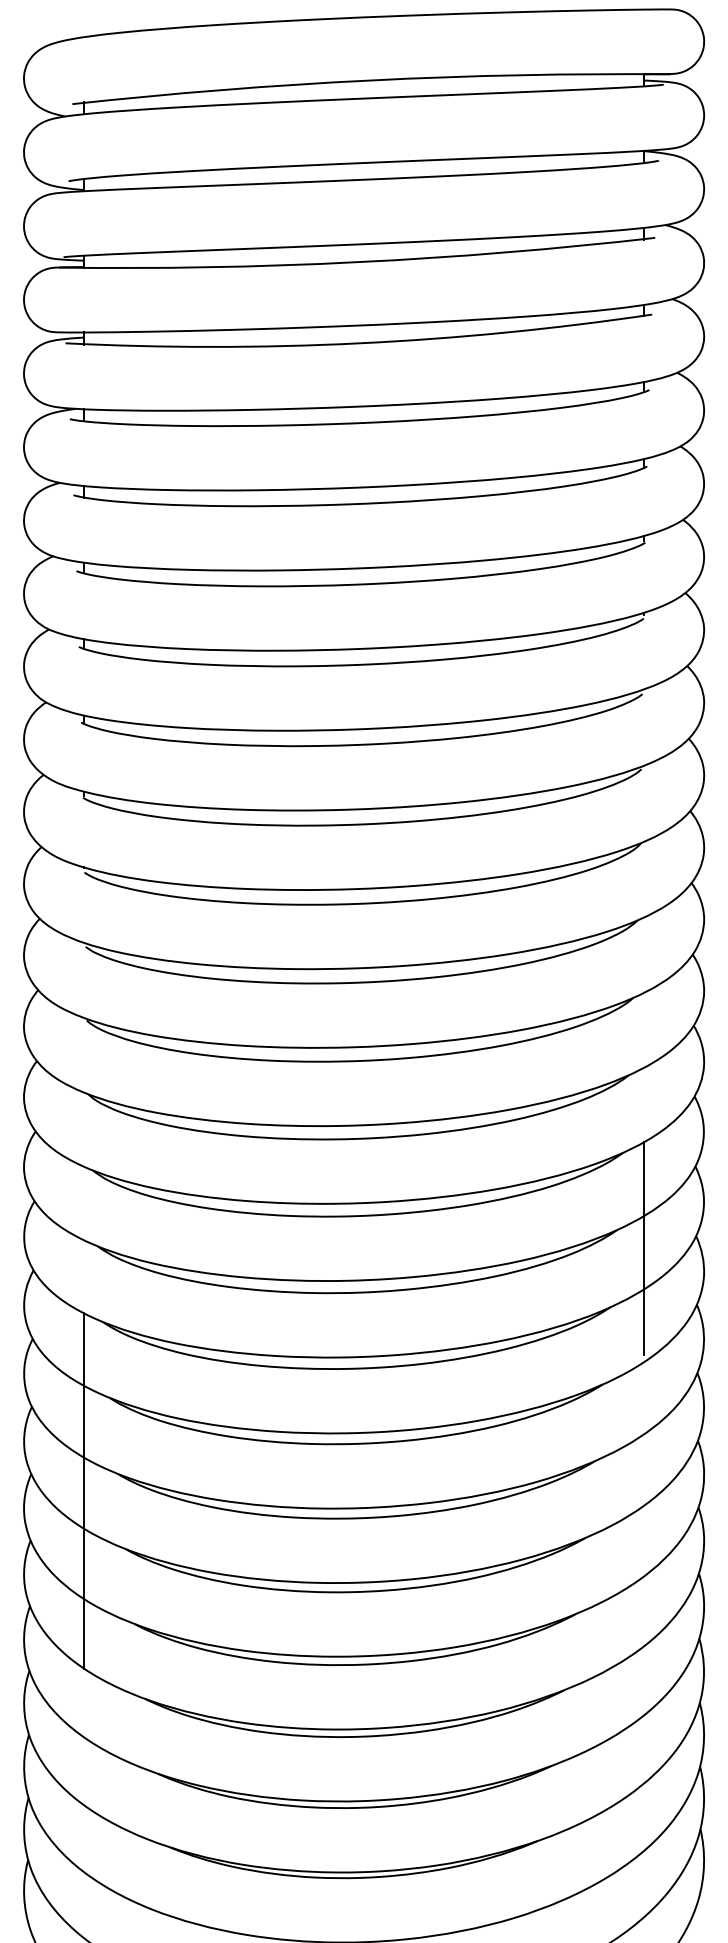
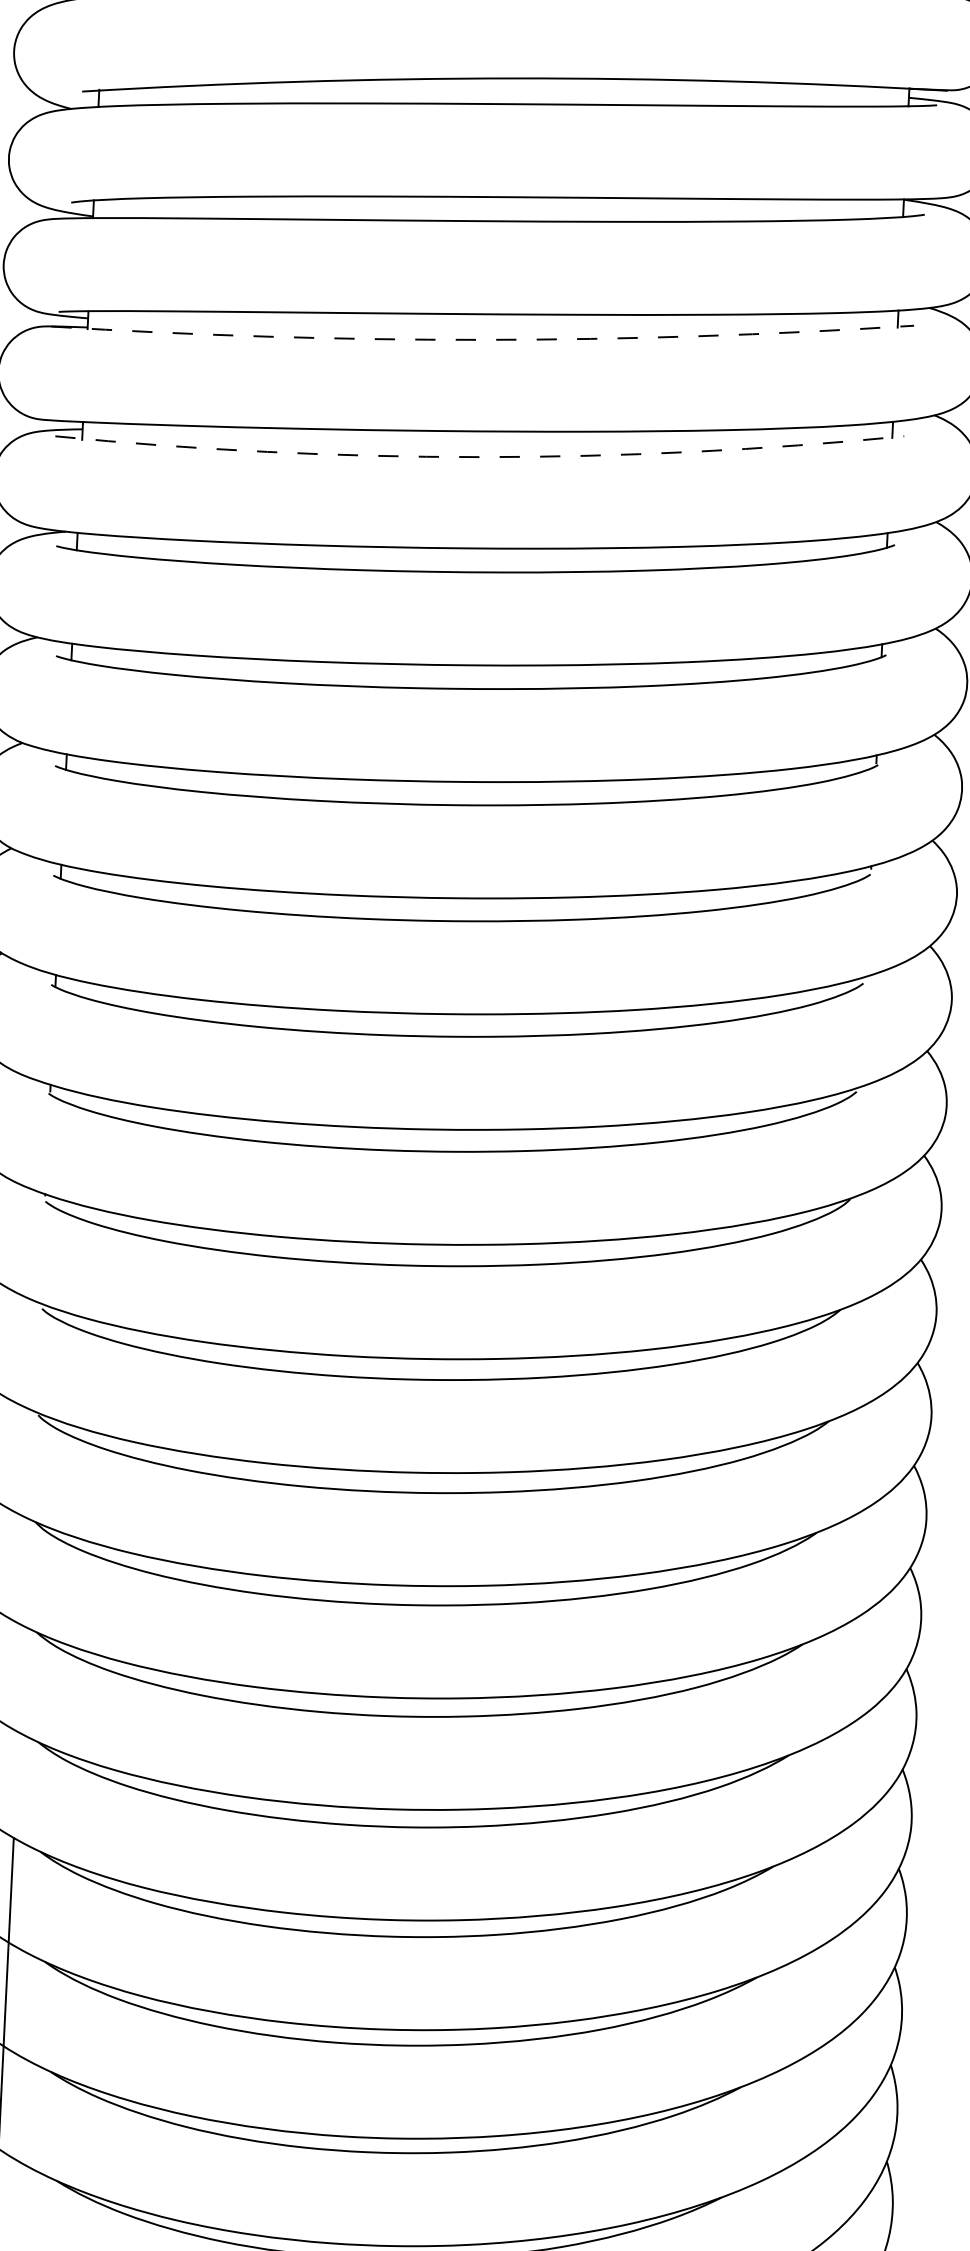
arc: (357, 262) -> (482, 340), solid -> dashed
arc: (359, 343) -> (479, 457), solid -> dashed
line: (643, 1248) -> (825, 1783), removed

